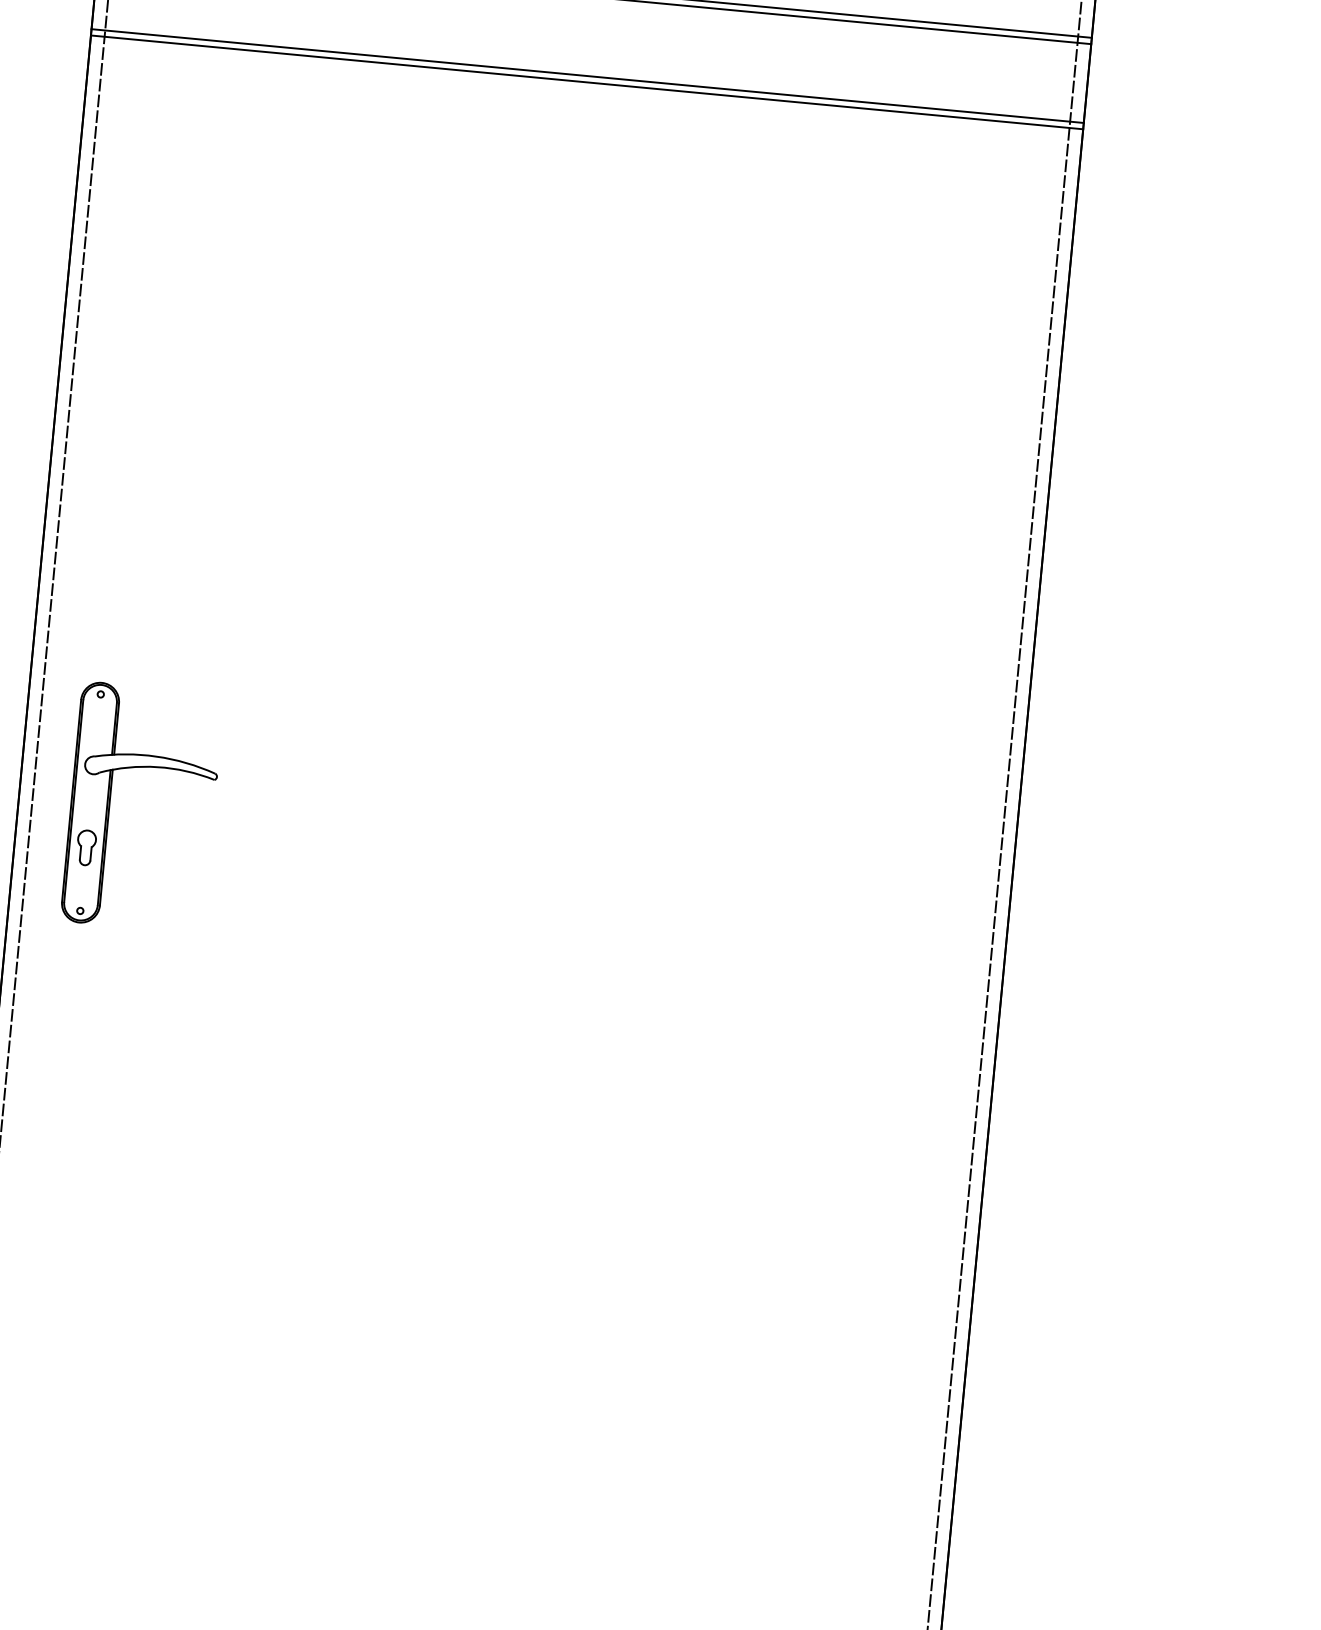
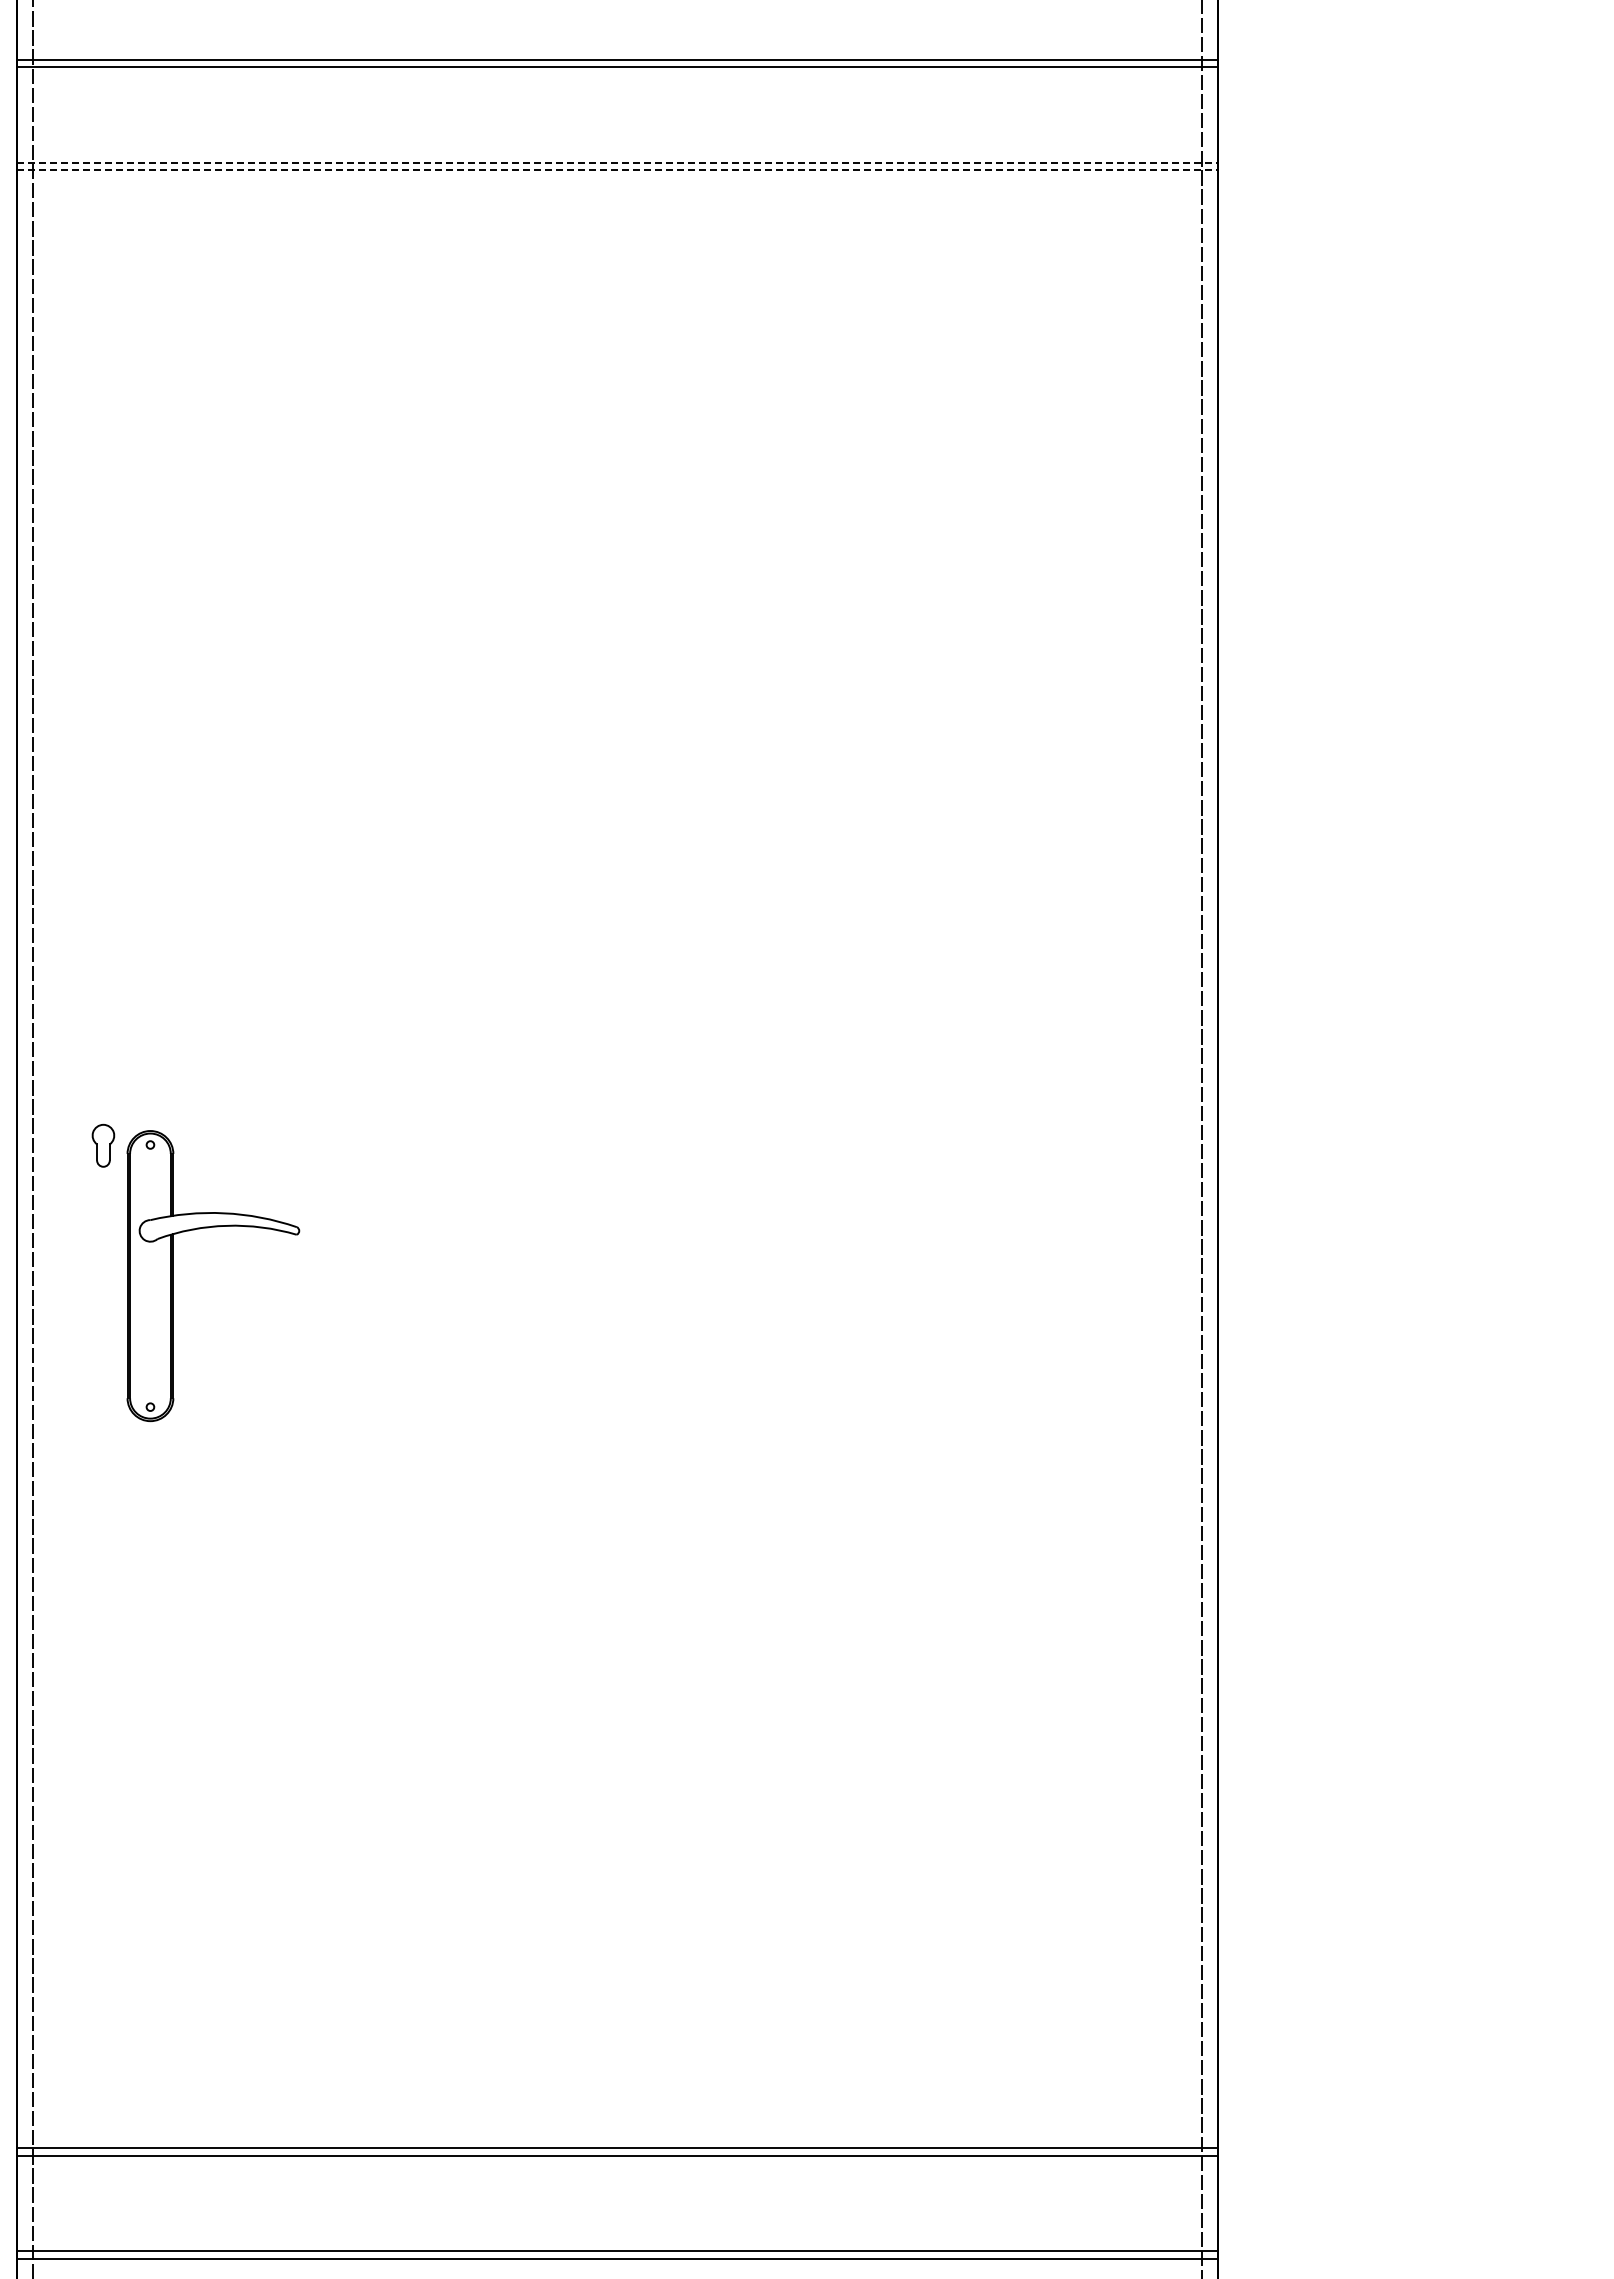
line: (587, 75) -> (617, 162), solid -> dashed
line: (586, 82) -> (617, 170), solid -> dashed
part: (109, 804) -> (173, 1276), moved

